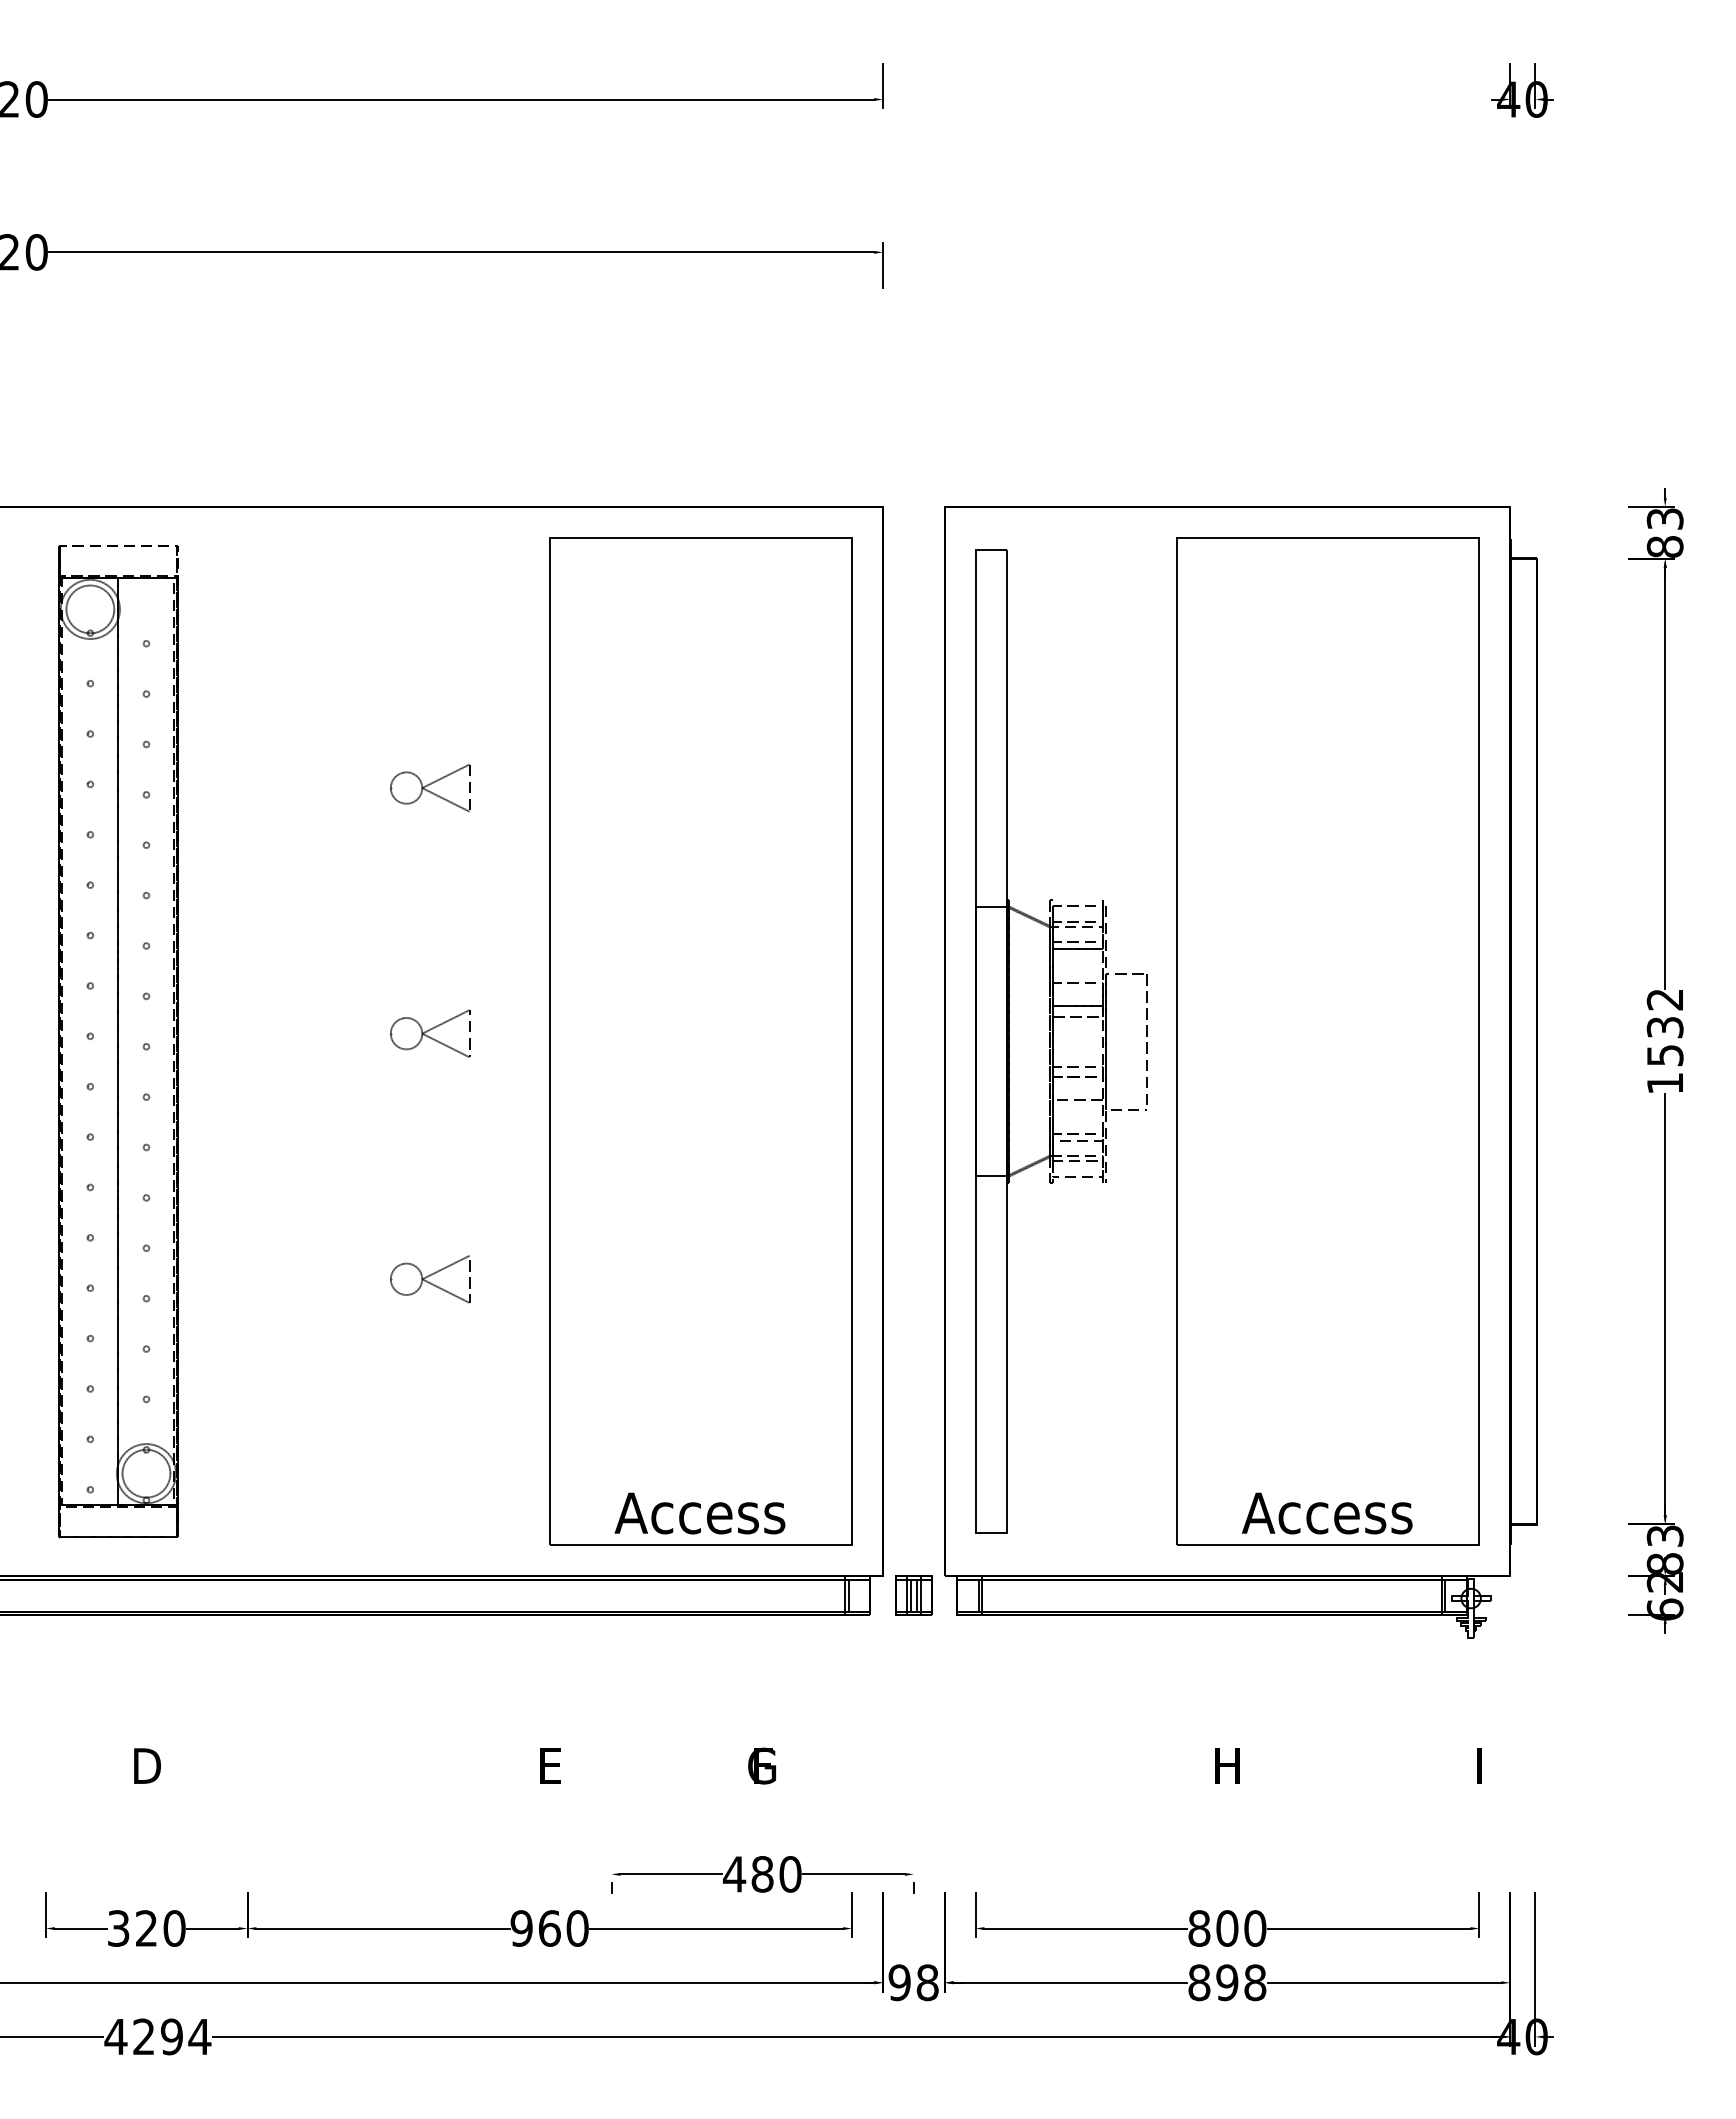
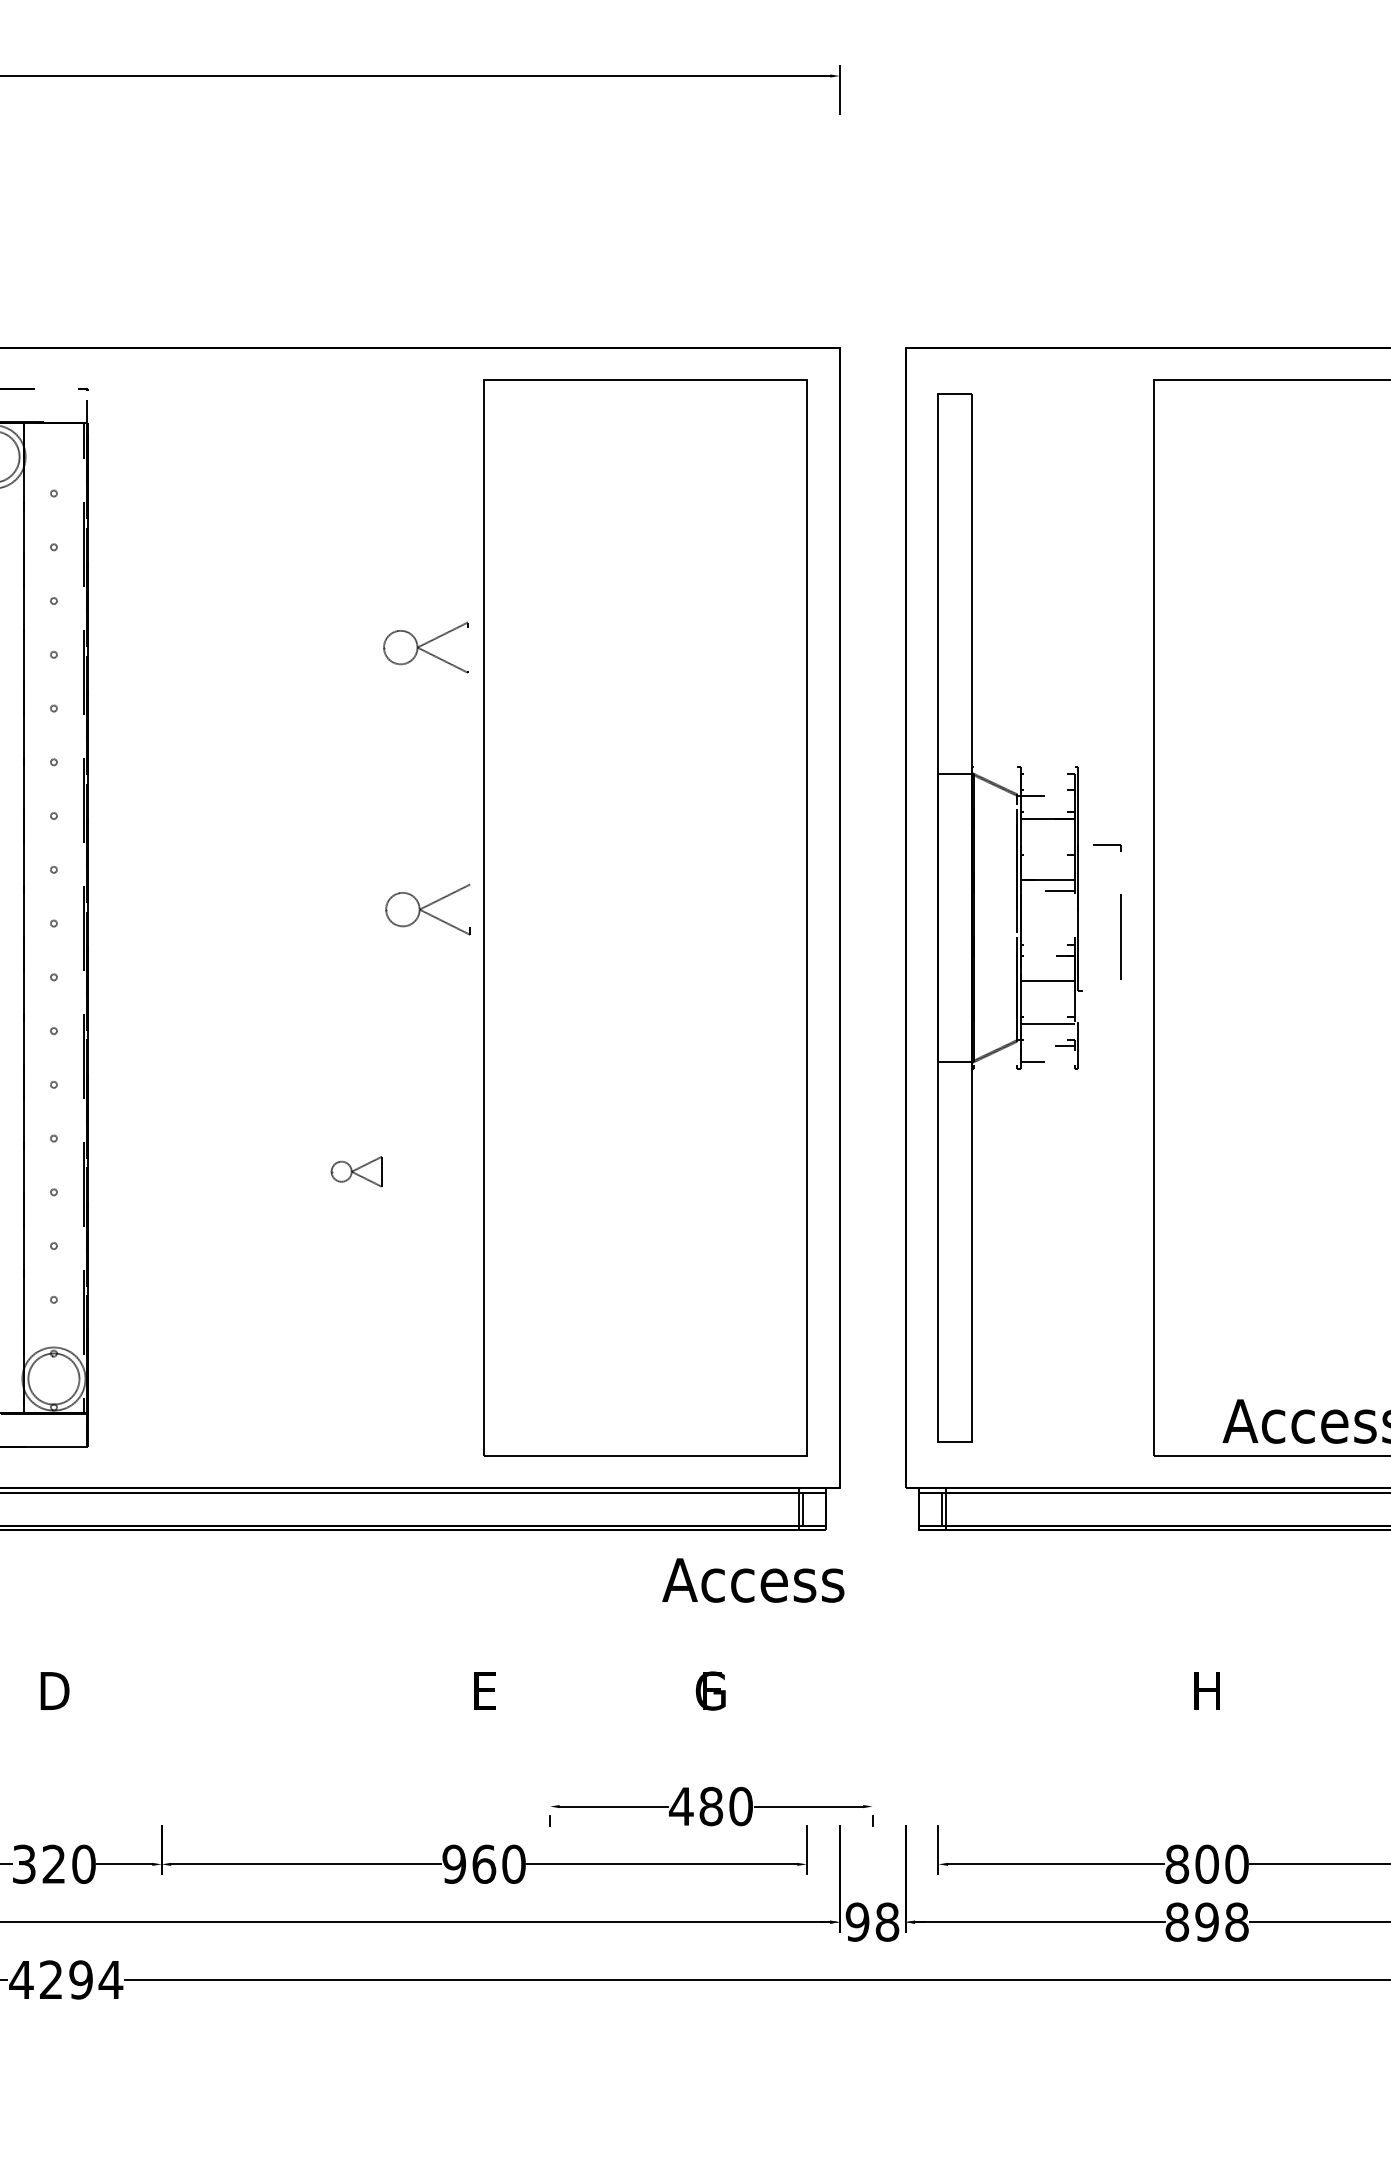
part: (430, 788) -> (426, 648), moved
part: (430, 1033) -> (428, 909), moved
part: (430, 1279) -> (356, 1171), size x0.6
text: (699, 1513) -> (752, 1580), moved
part: (913, 1595) -> (872, 1509), removed

